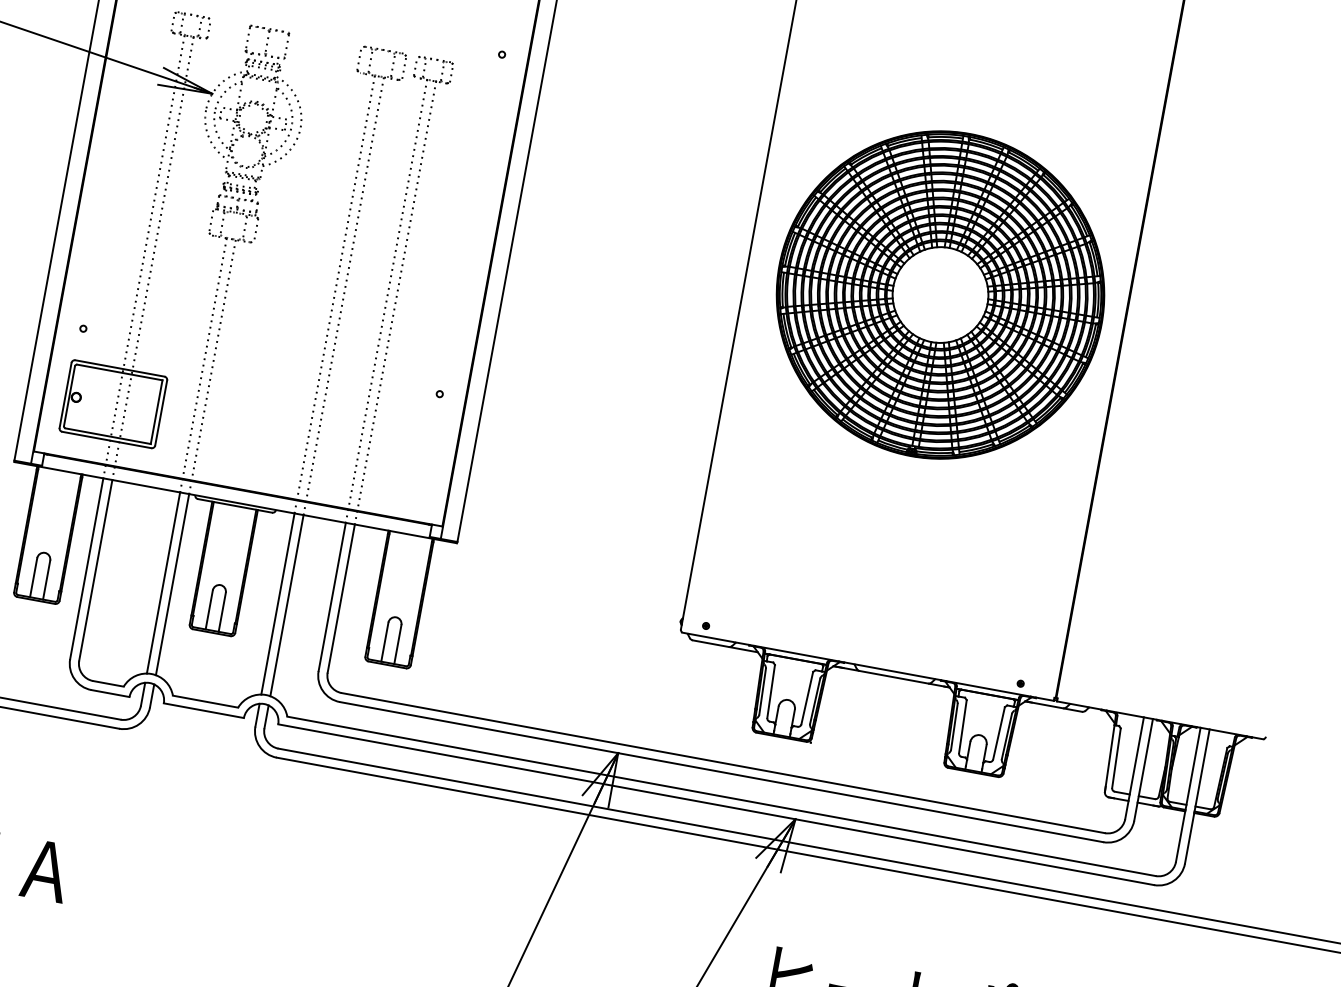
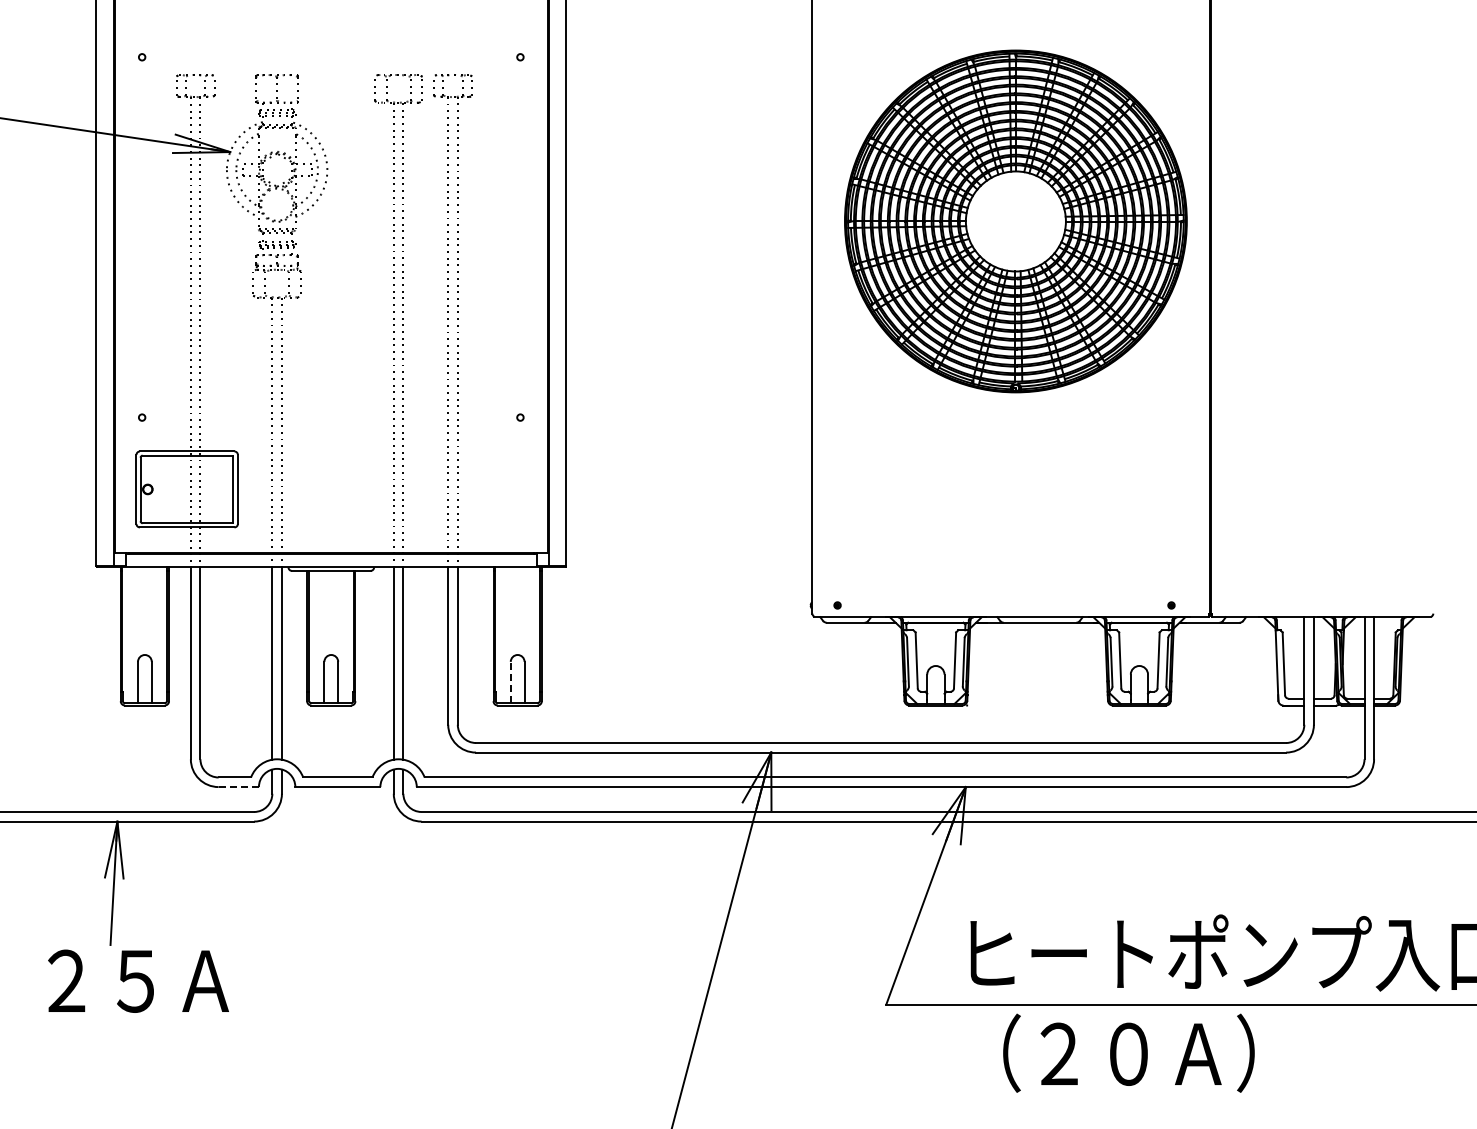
line: (384, 642) -> (510, 682), solid -> dashed
line: (110, 693) -> (238, 787), solid -> dashed

